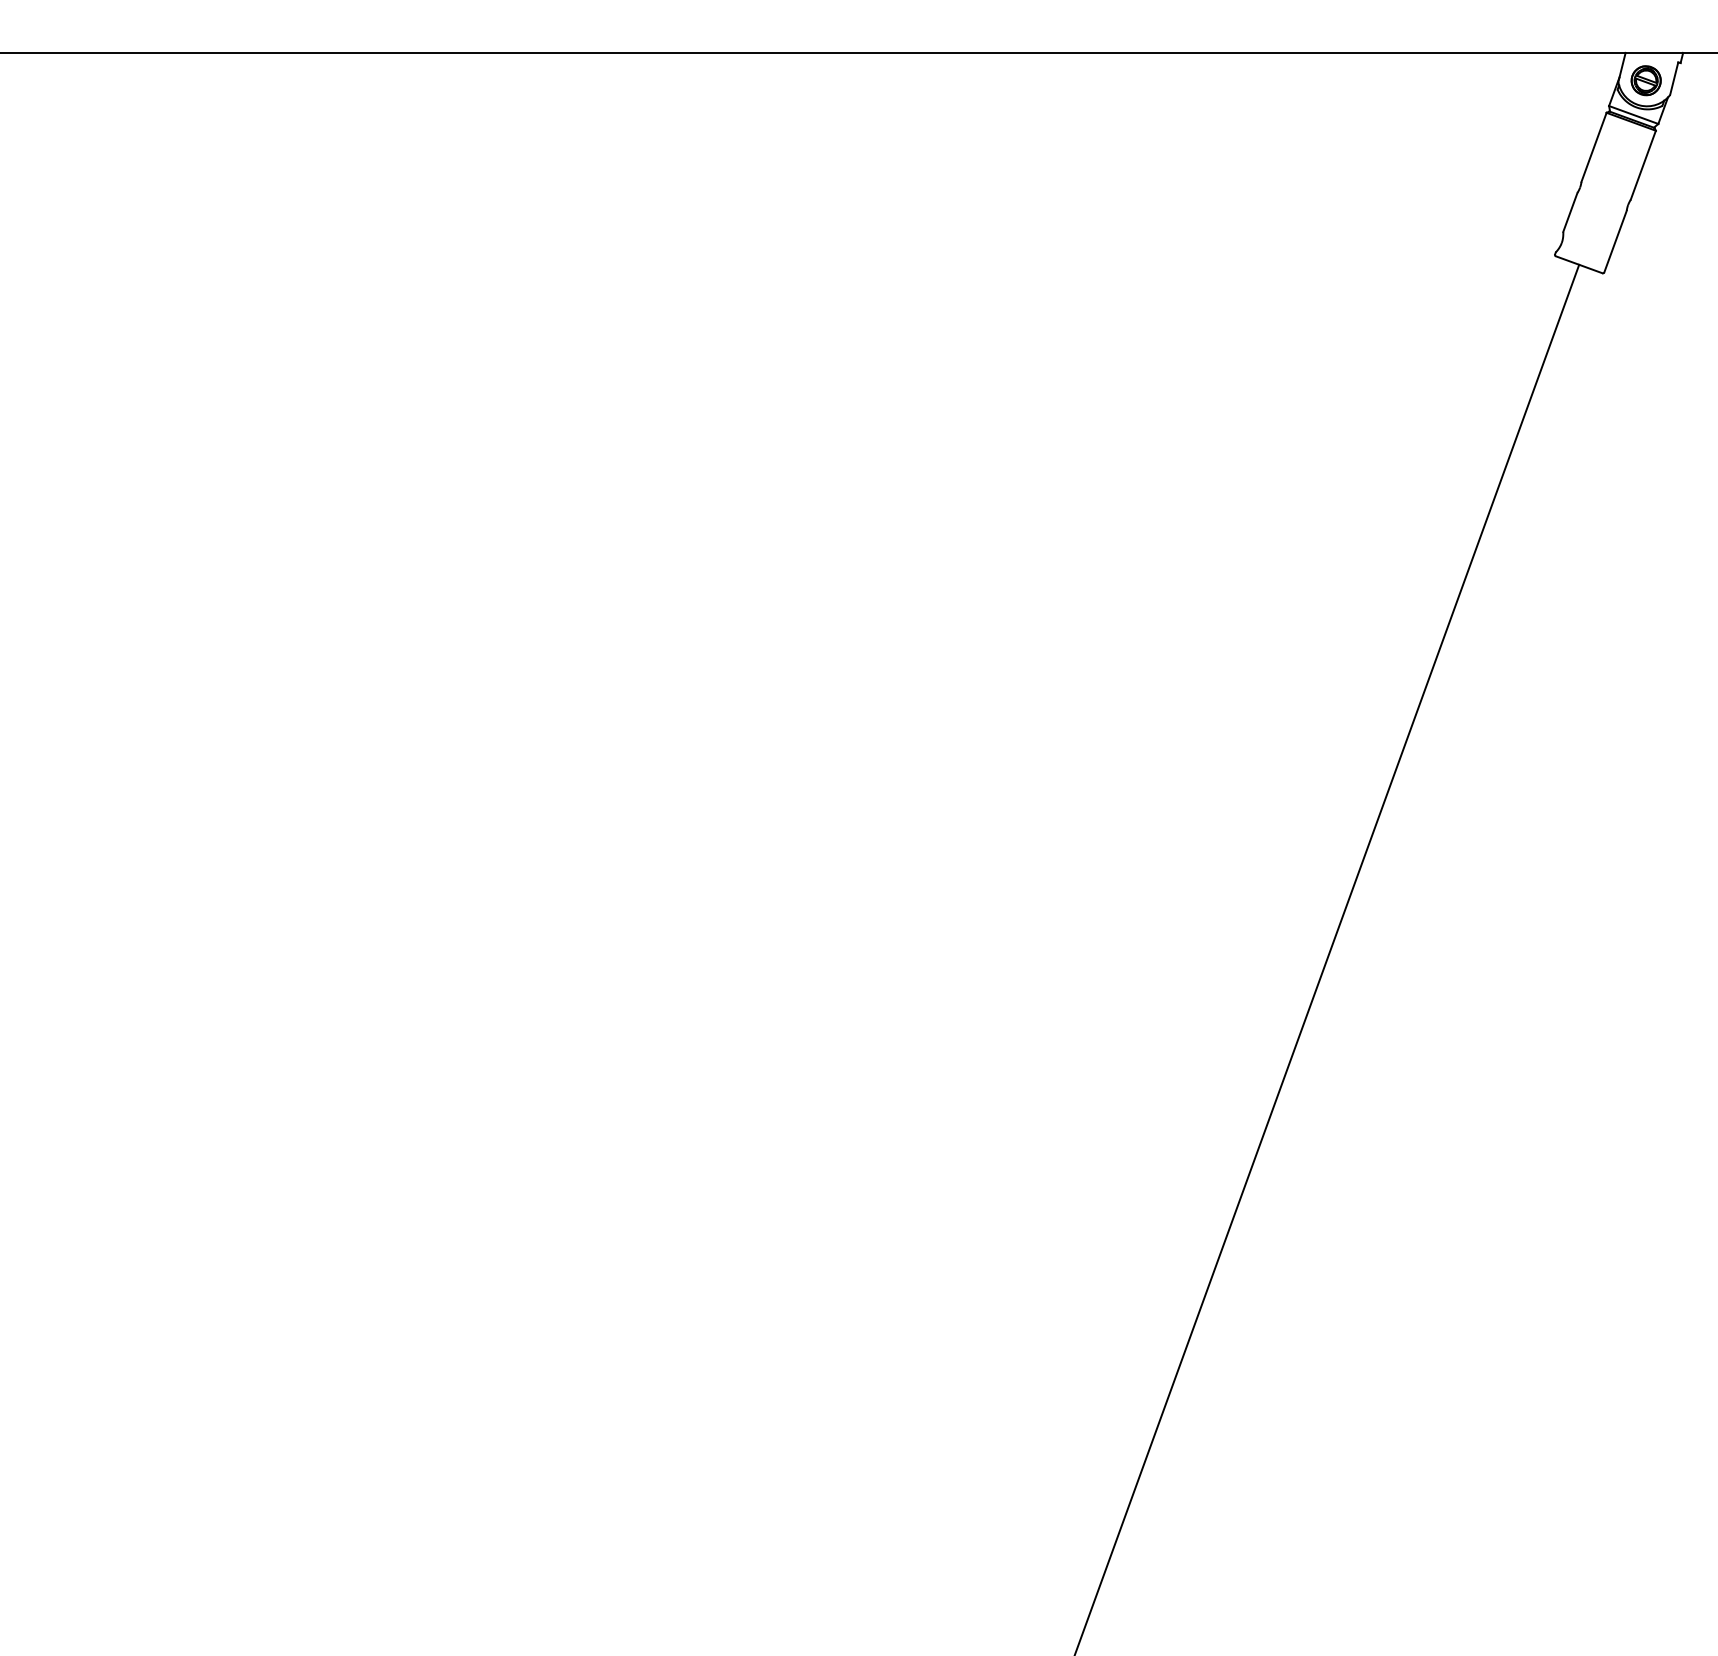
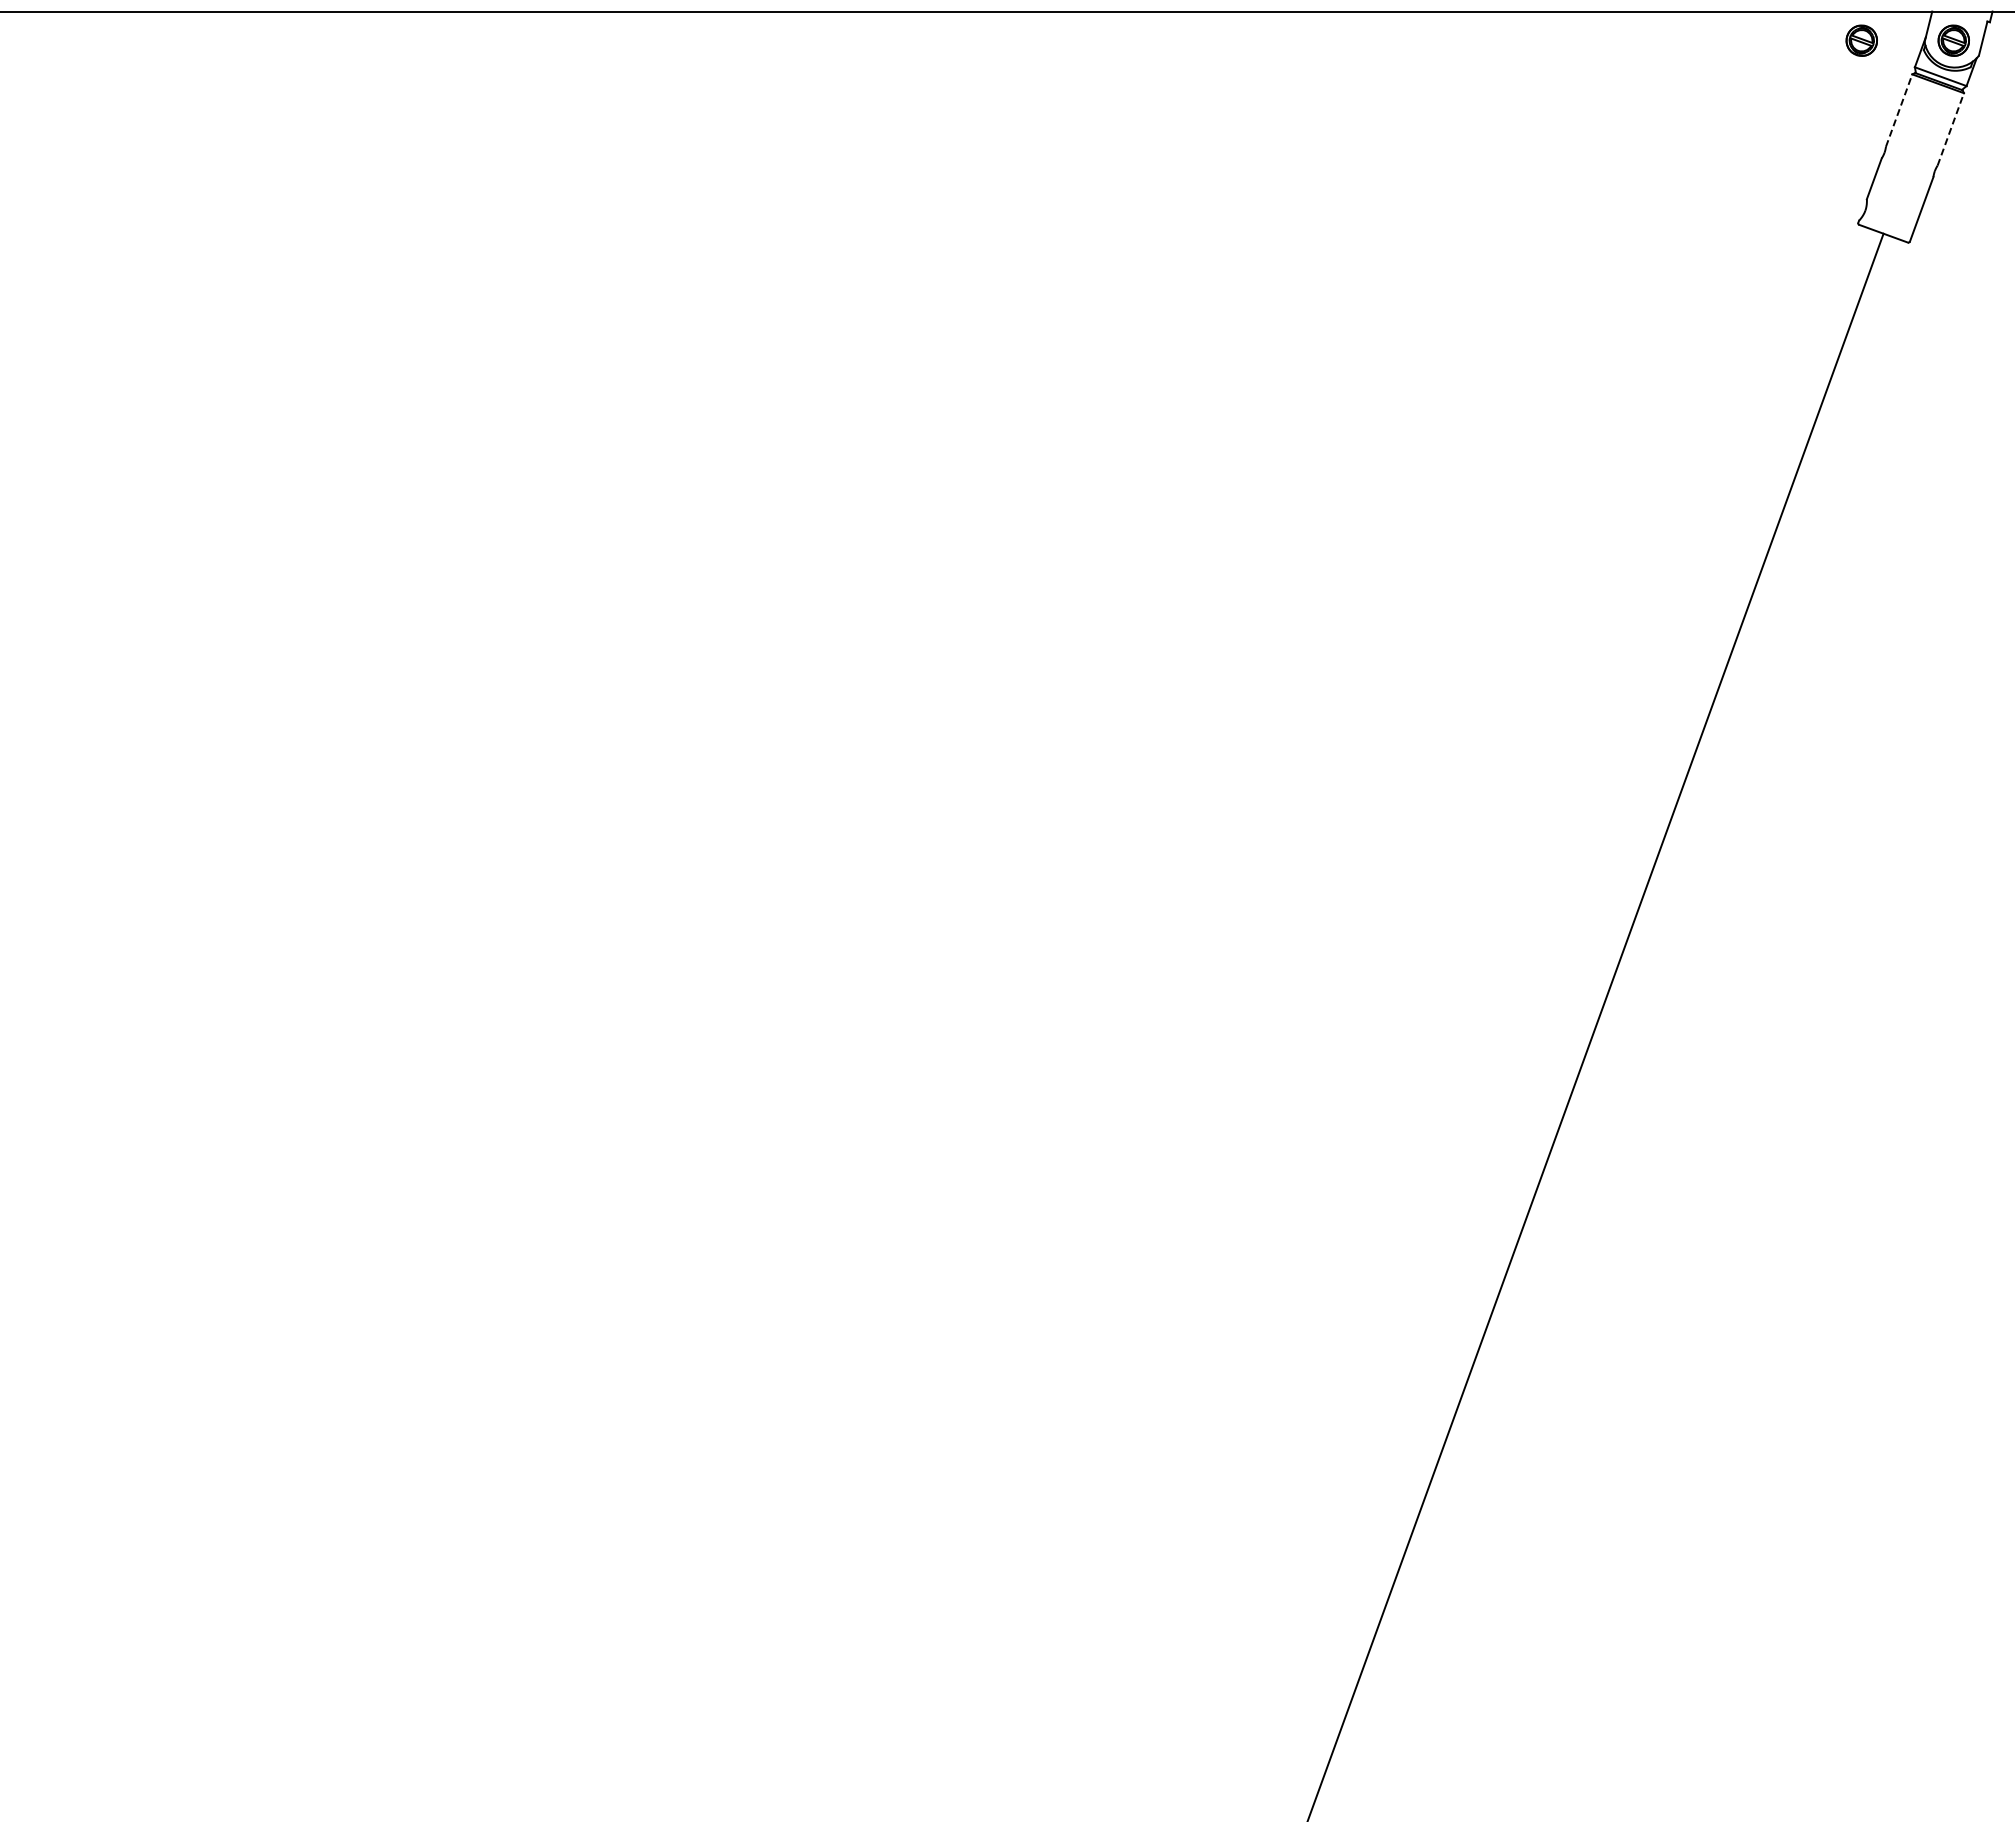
part: (1558, 80) -> (1861, 40), added
line: (1594, 147) -> (1899, 110), solid -> dashed
line: (1643, 165) -> (1950, 129), solid -> dashed

